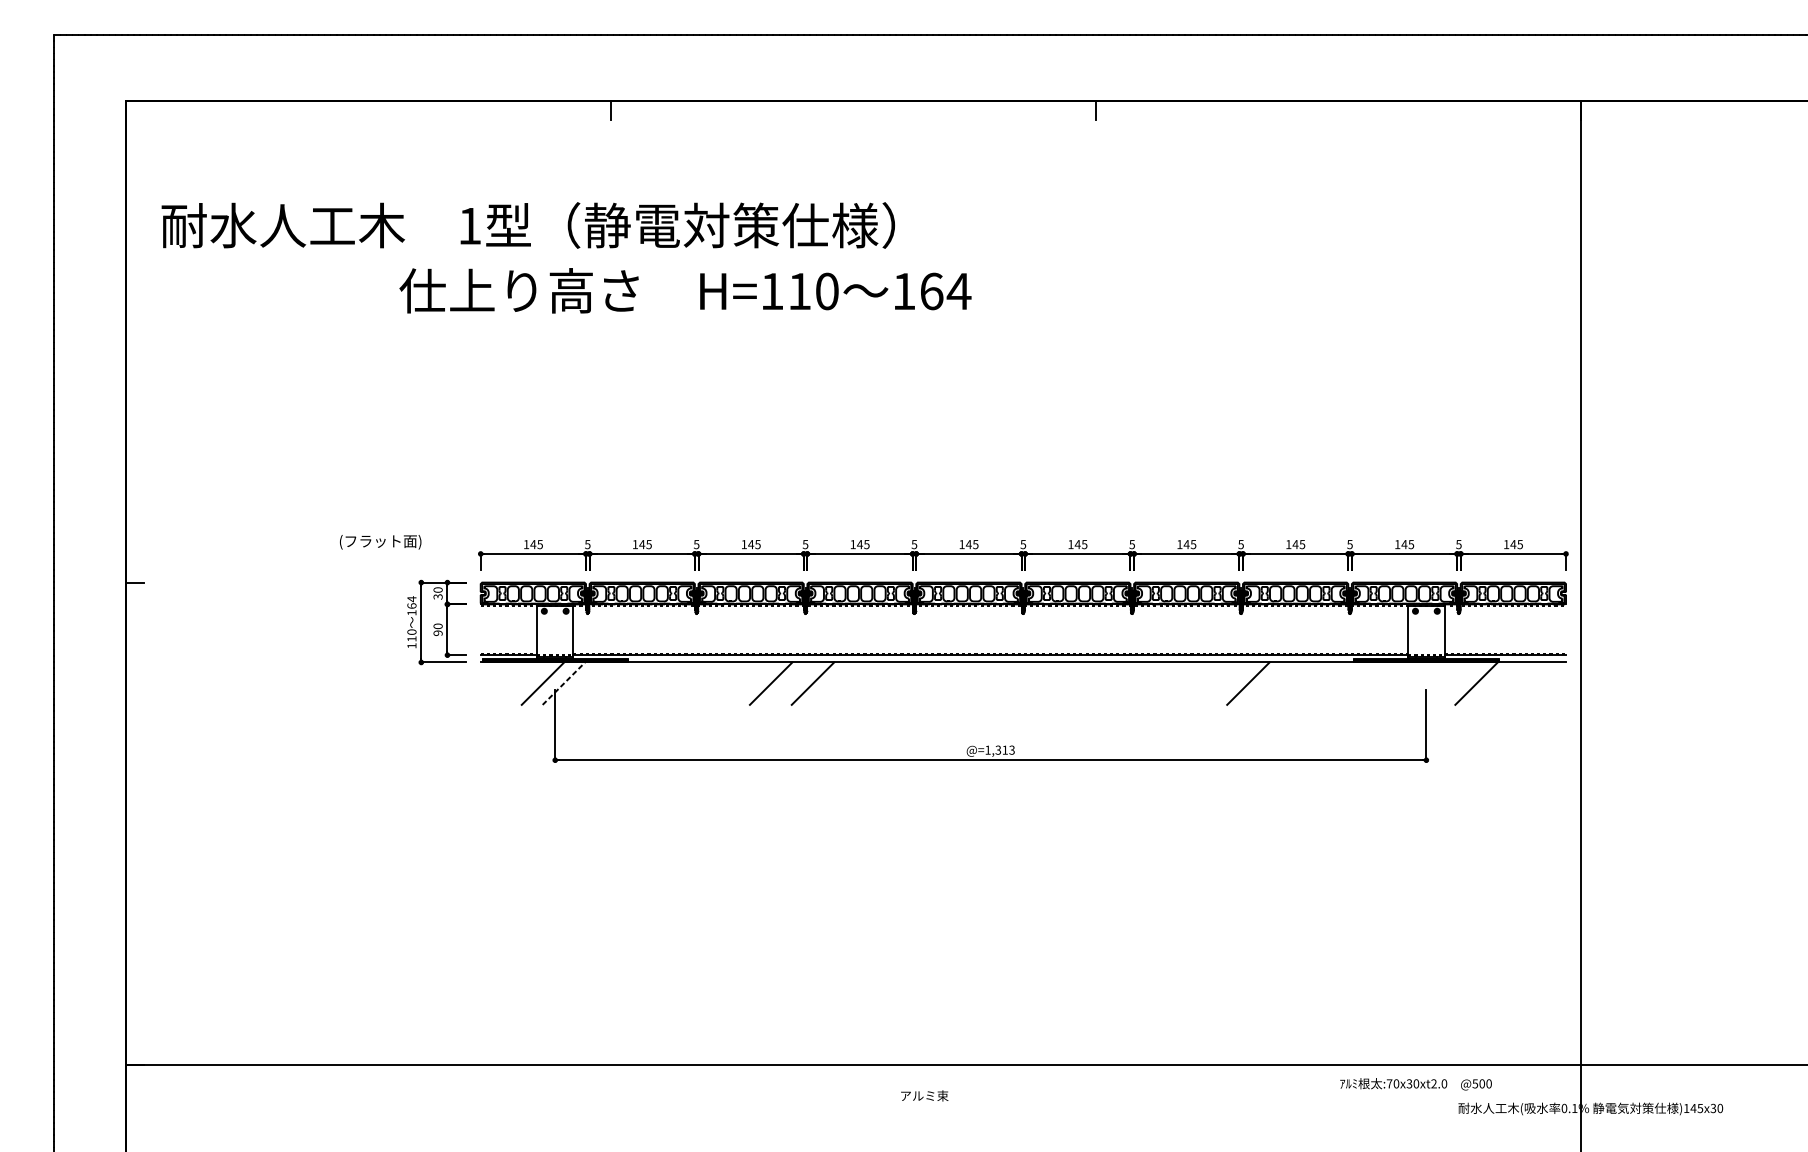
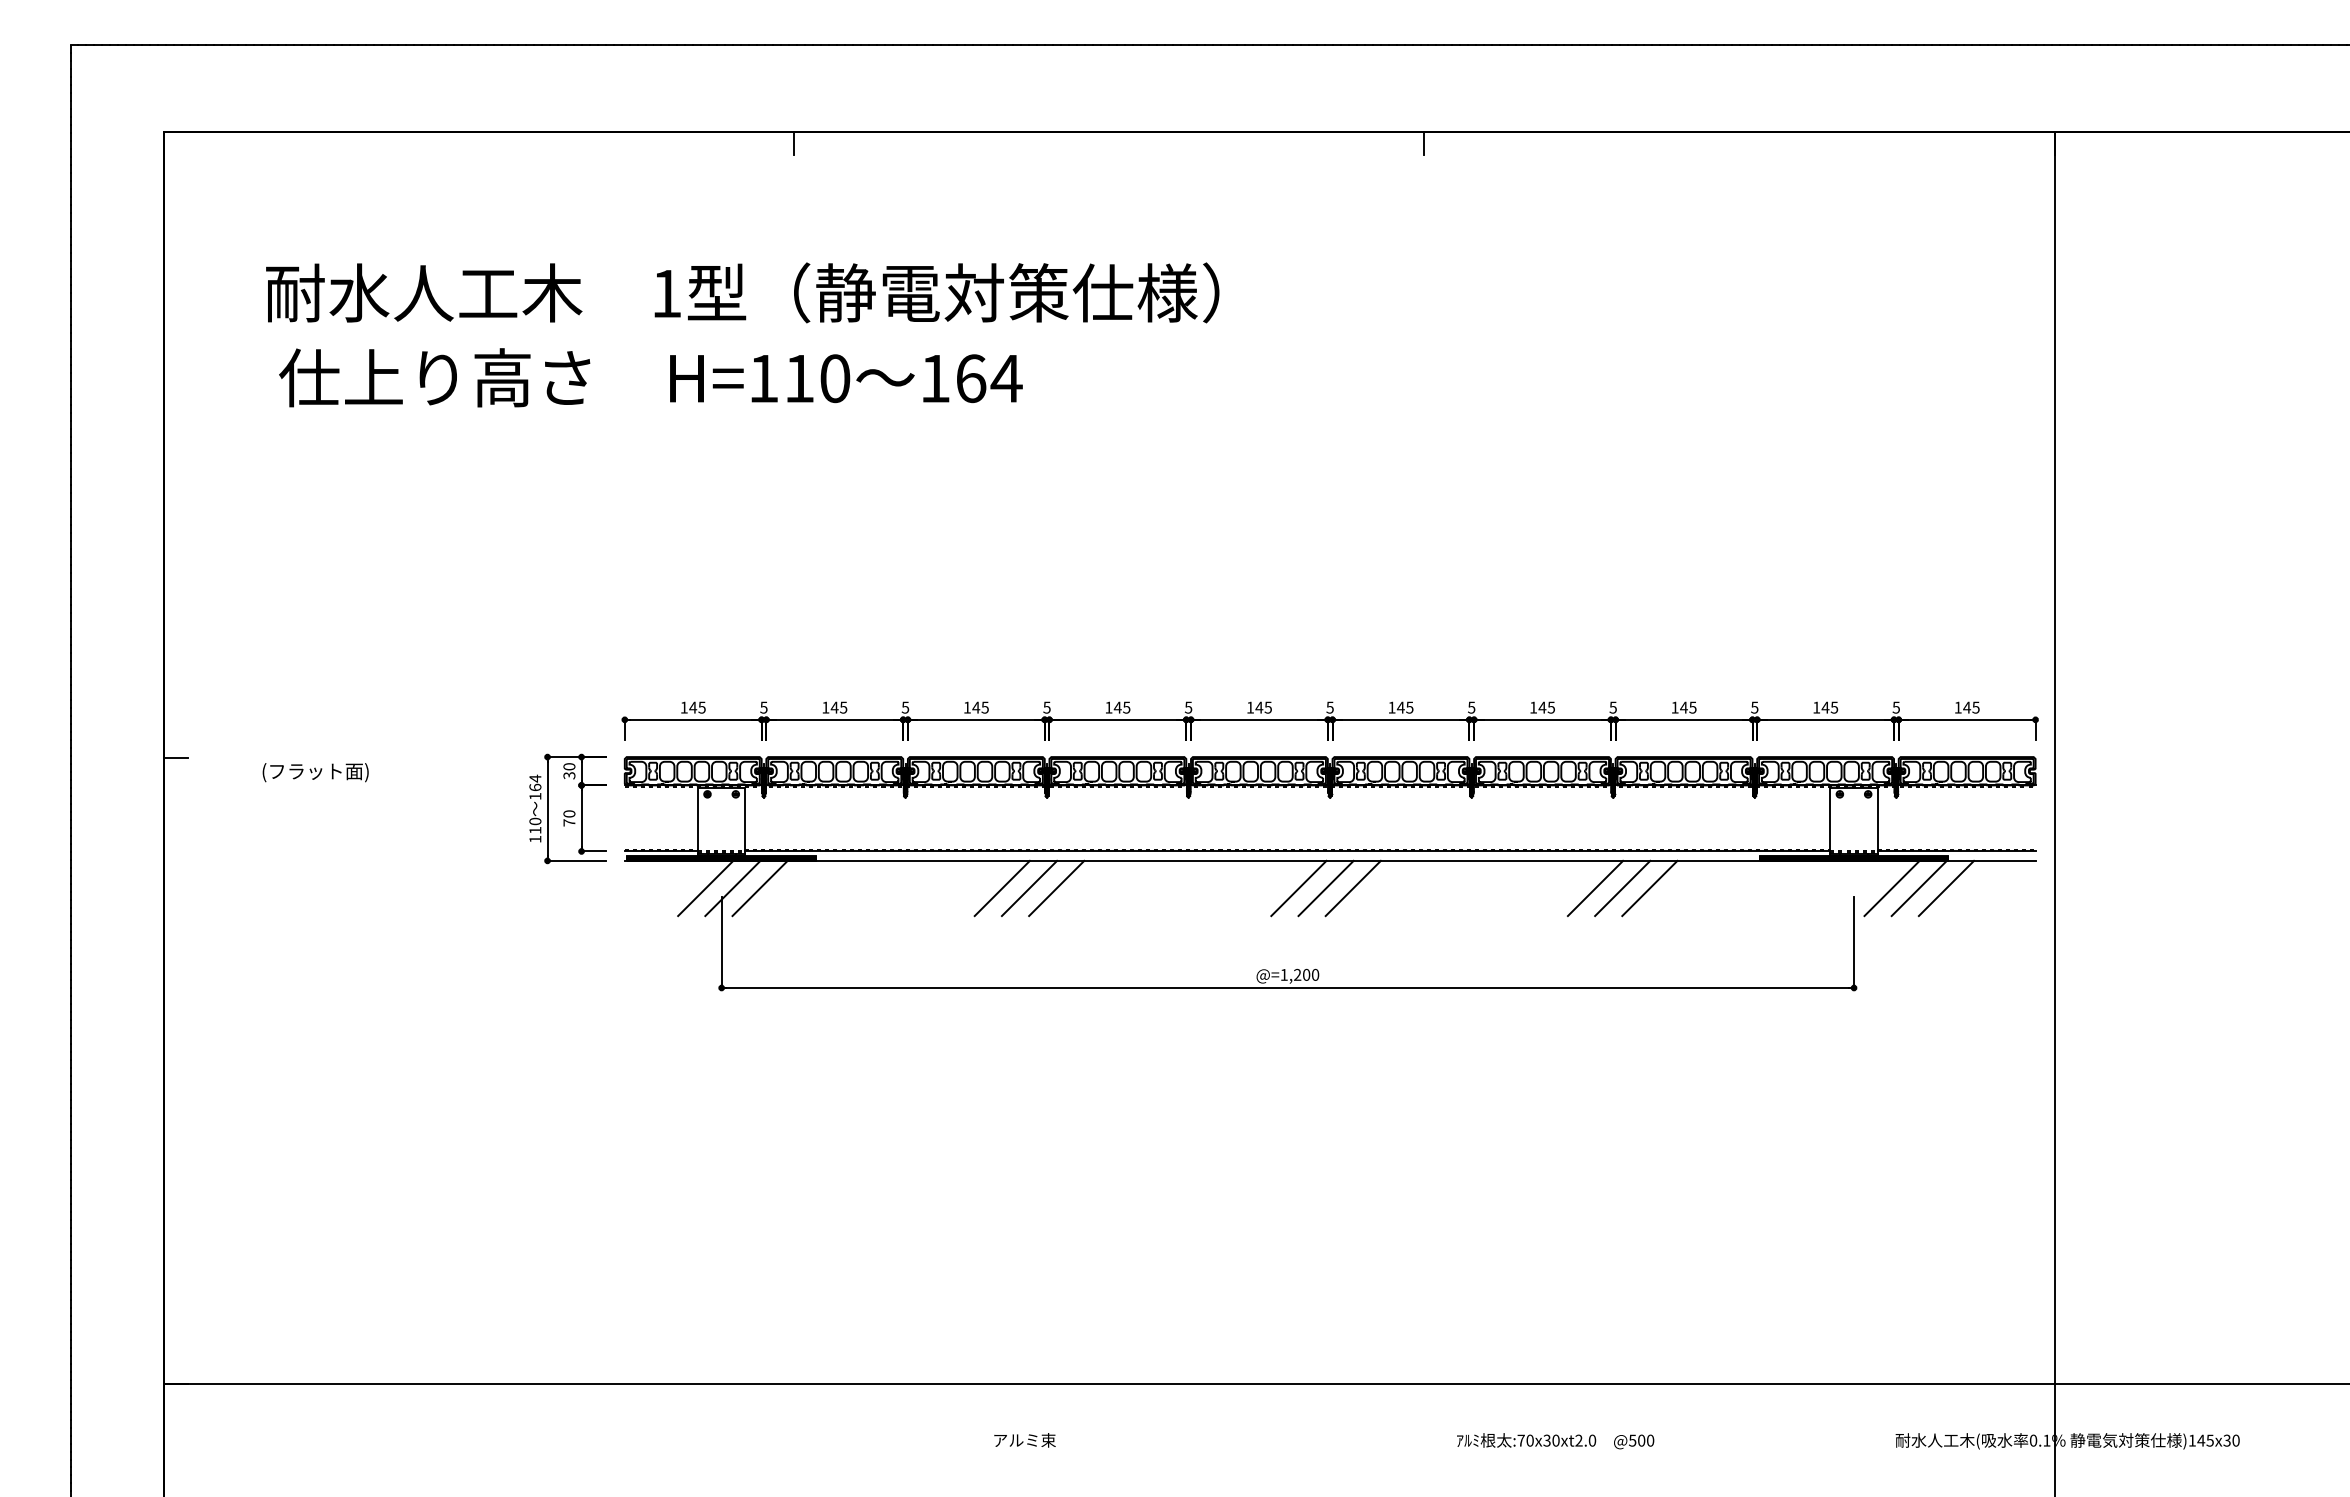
text: (528, 225) -> (742, 292), moved
text: (685, 290) -> (650, 377), moved
text: (380, 542) -> (315, 772), moved
text: (438, 632) -> (569, 822), 90 -> 70
line: (564, 683) -> (733, 888), dashed -> solid
line: (584, 683) -> (759, 888), added
line: (792, 683) -> (1029, 888), added
line: (999, 683) -> (1298, 888), added
line: (1019, 683) -> (1325, 888), added
line: (1040, 683) -> (1352, 888), added
line: (1227, 683) -> (1595, 888), added
line: (1269, 683) -> (1649, 888), added
line: (1455, 683) -> (1891, 888), added
line: (1497, 683) -> (1946, 888), added
text: (1005, 749) -> (1306, 974), @=1,313 -> @=1,200
text: (1415, 1084) -> (1555, 1441), moved
text: (924, 1096) -> (1024, 1440), moved

